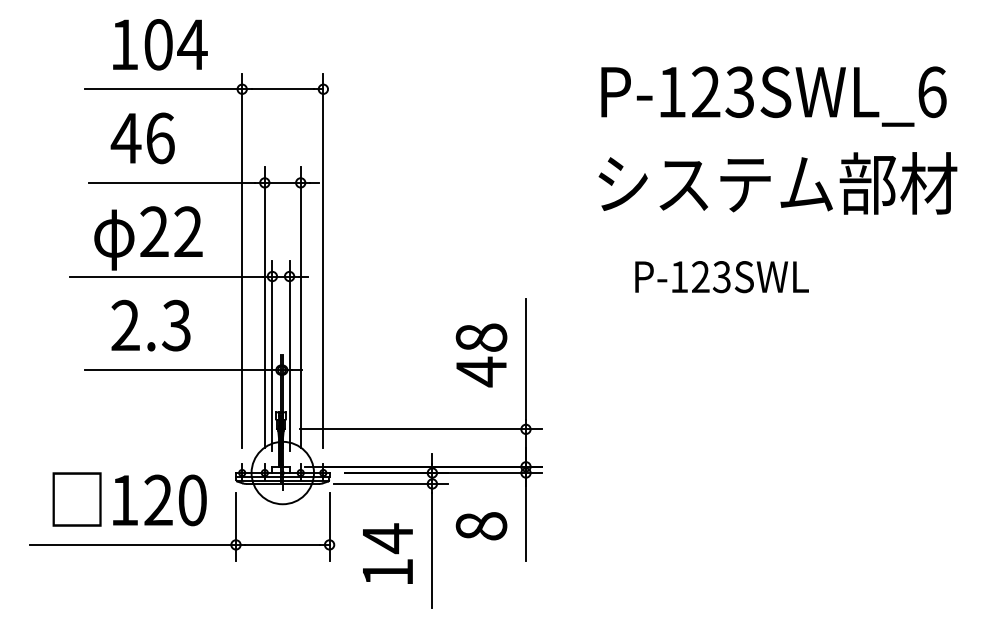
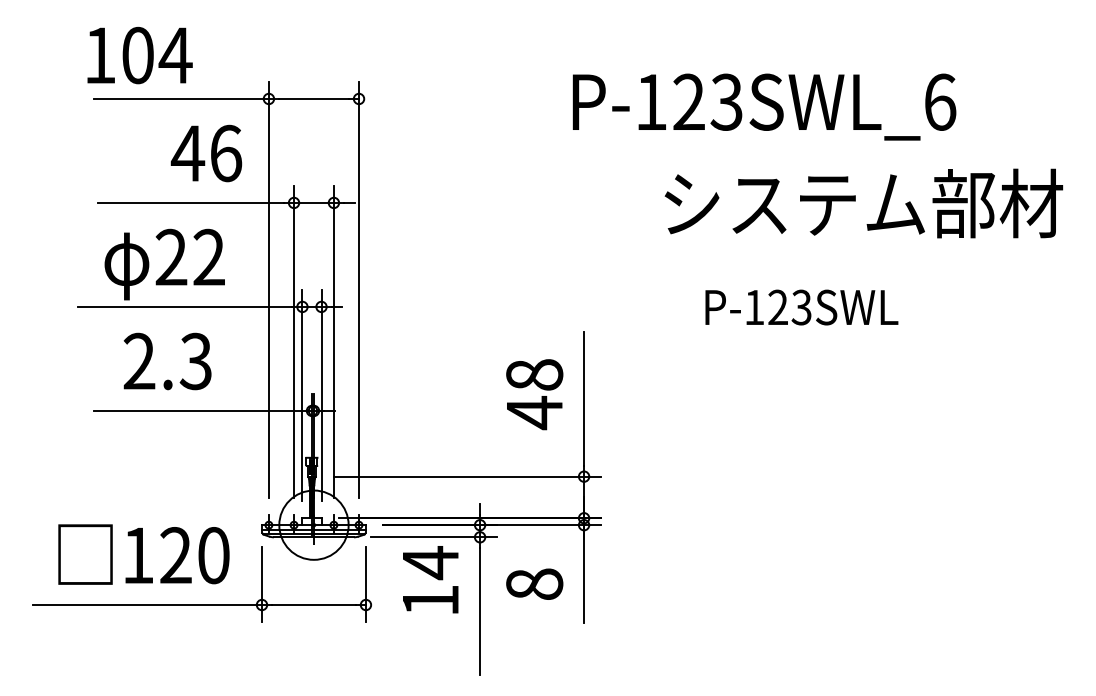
text: (159, 44) -> (139, 55), moved
text: (773, 96) -> (764, 106), moved
text: (142, 138) -> (206, 153), moved
text: (387, 553) -> (430, 579), moved

